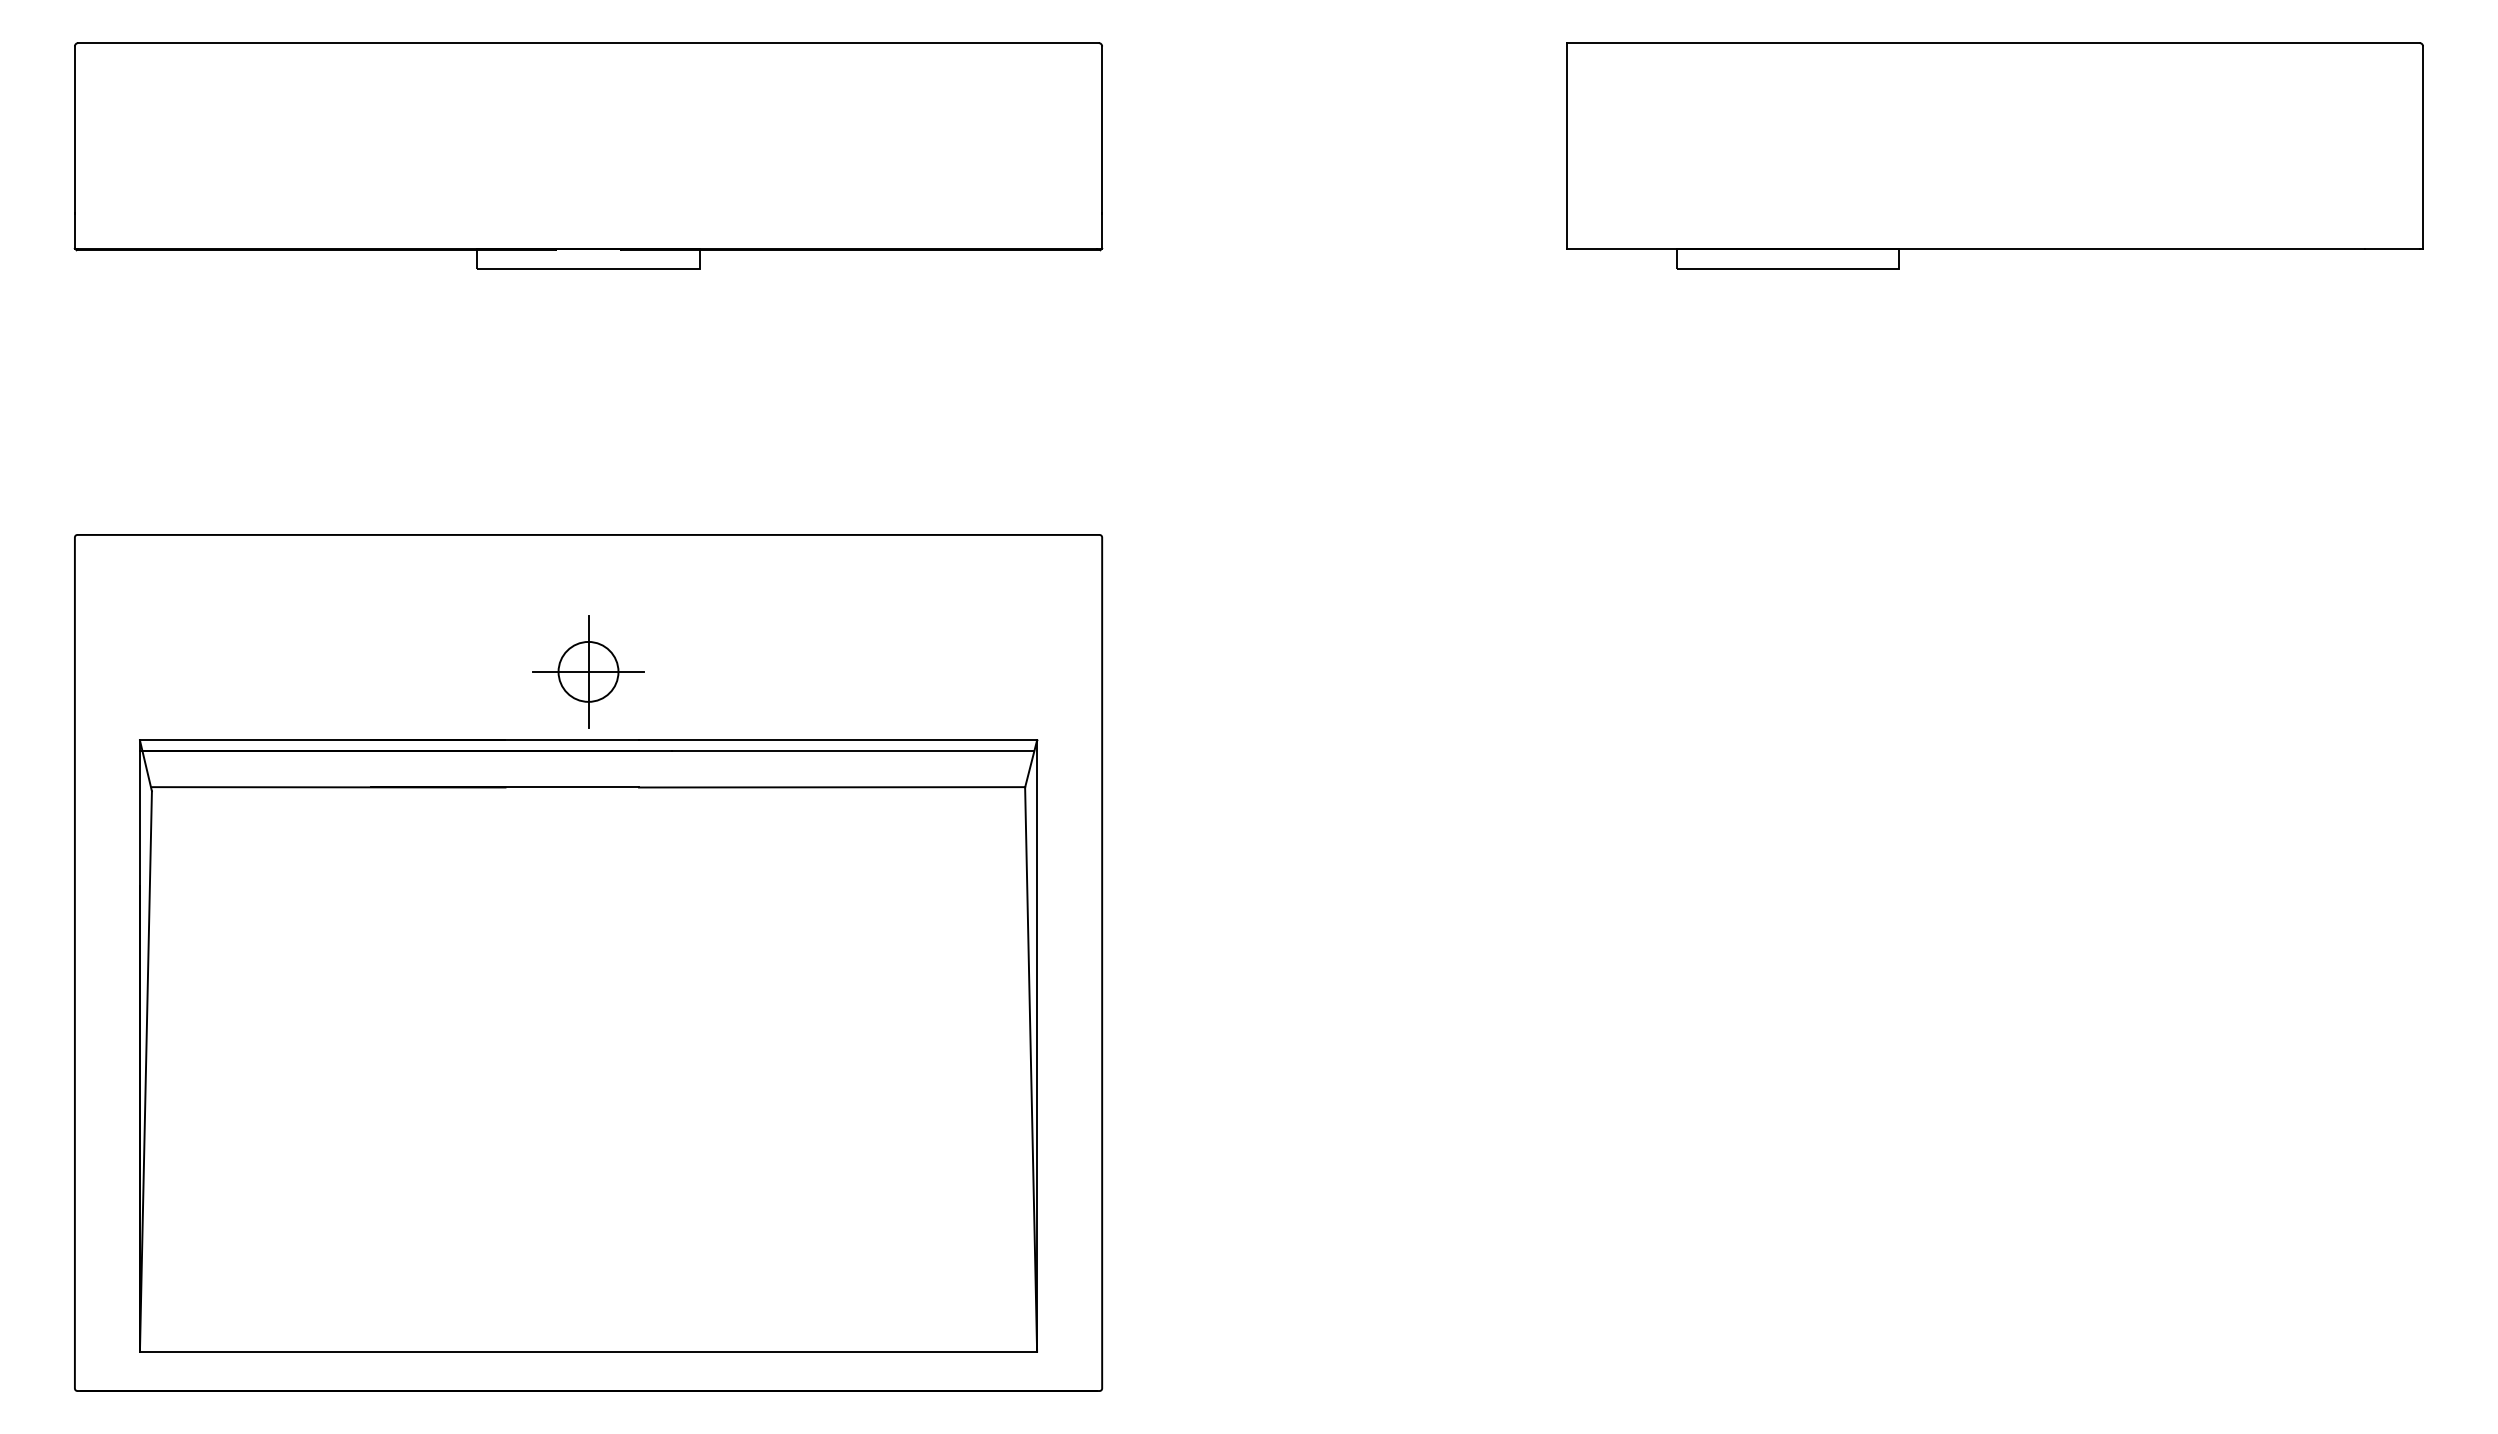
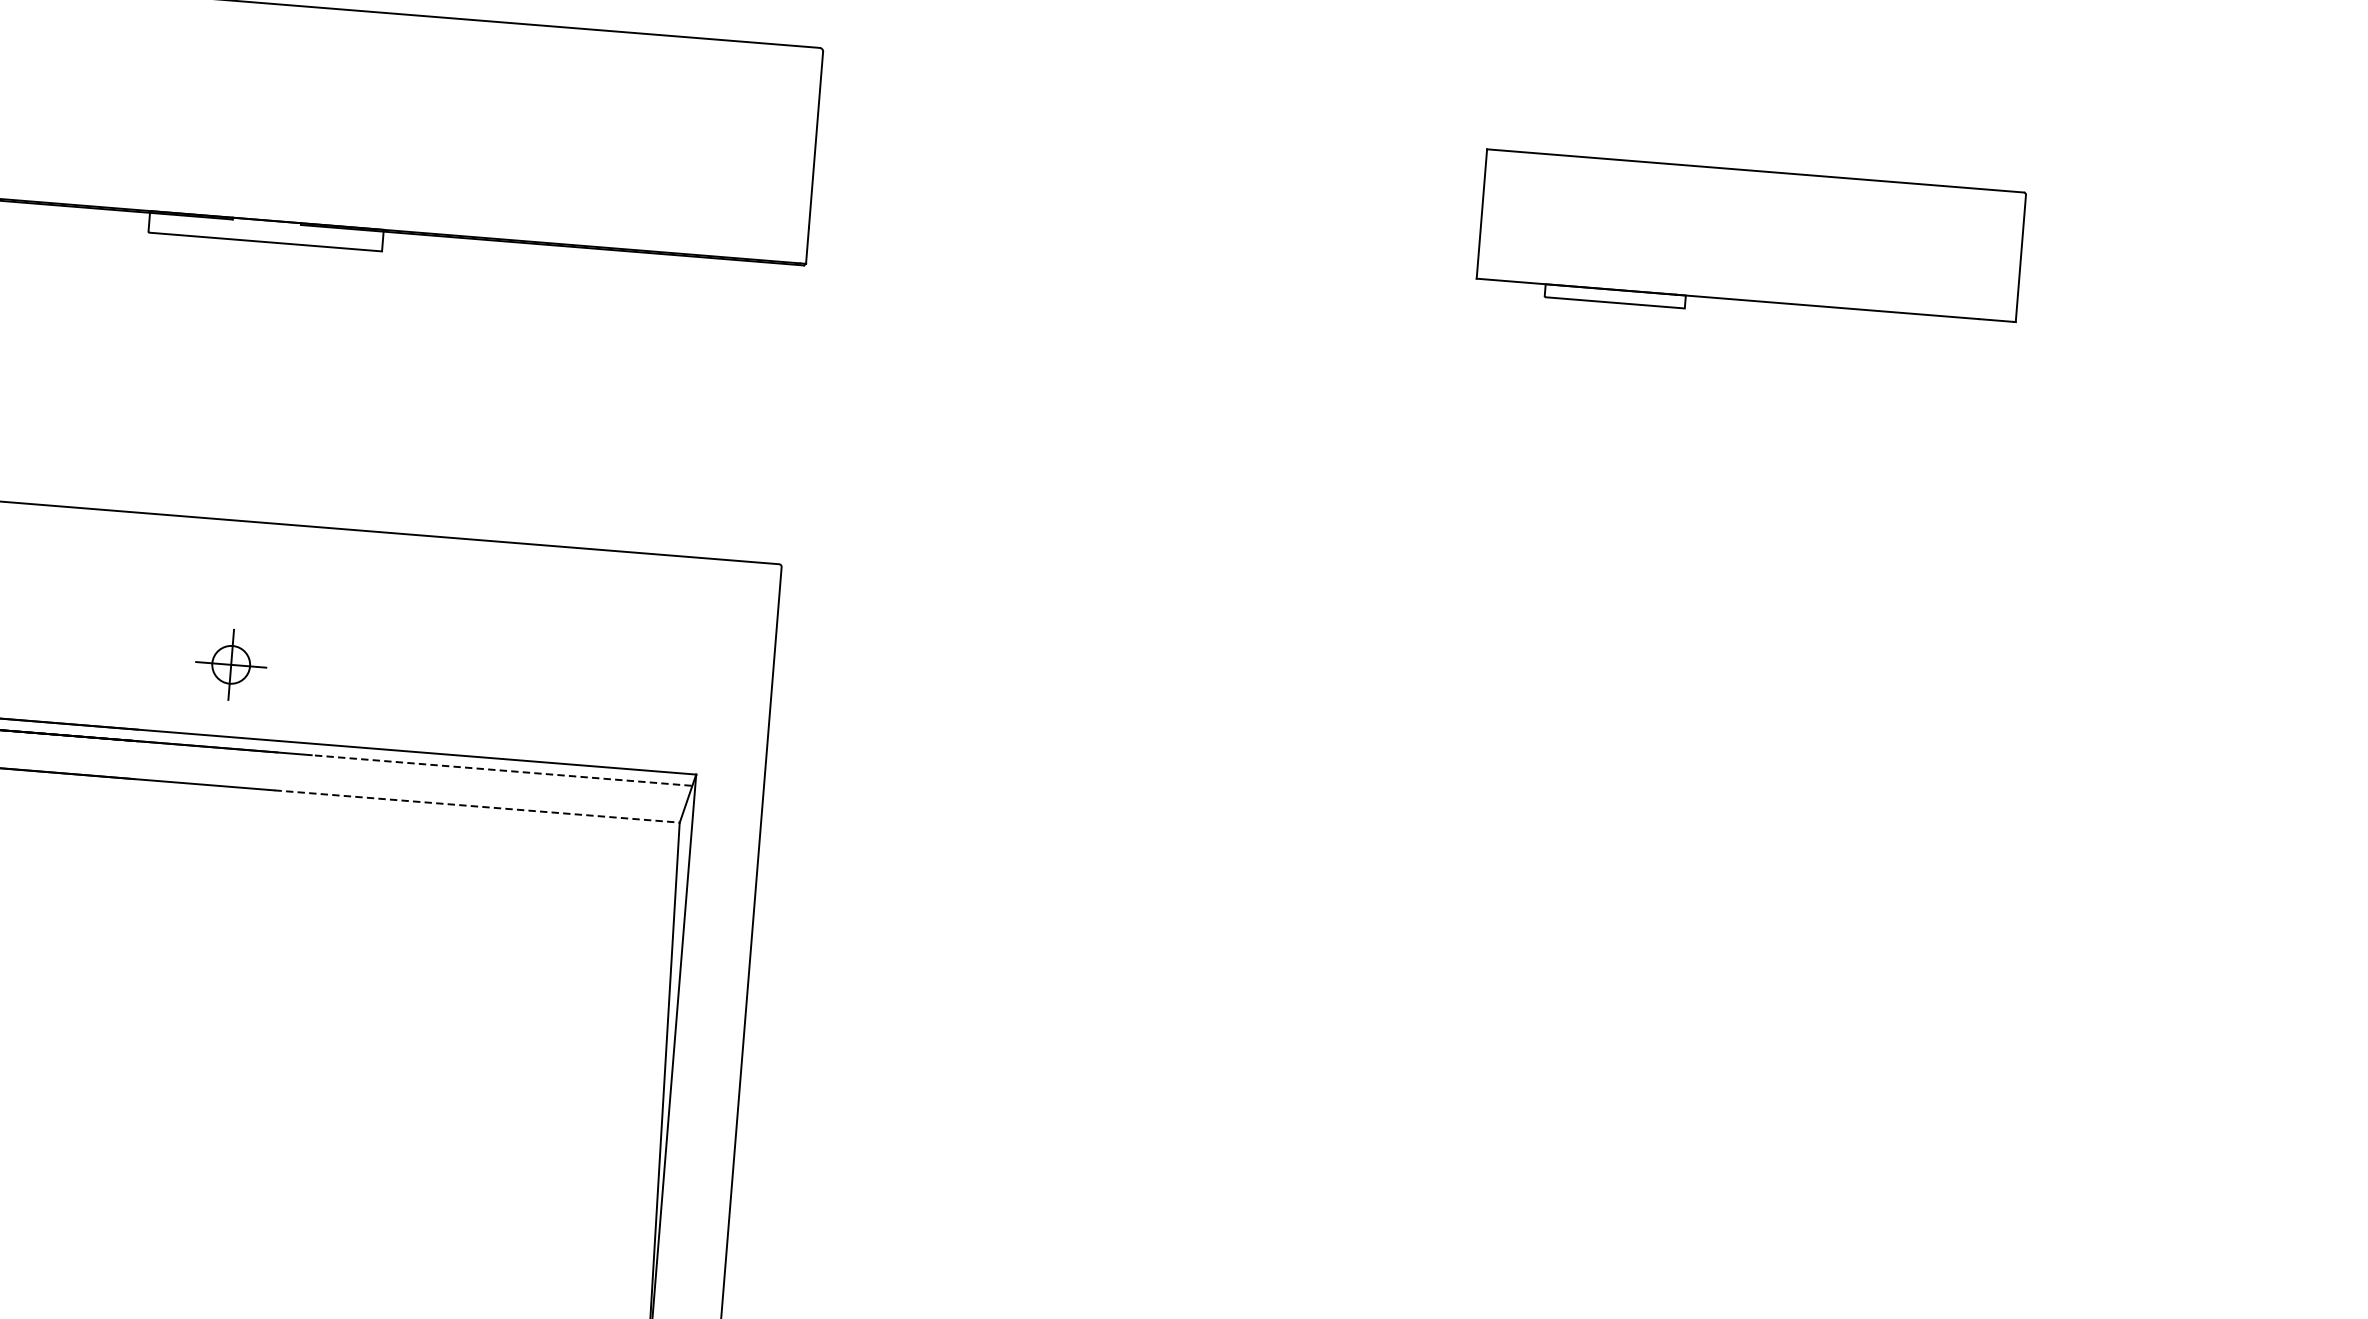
part: (1994, 155) -> (1750, 241), size x0.6
part: (588, 671) -> (231, 664), size x0.6
line: (852, 751) -> (501, 770), solid -> dashed
line: (832, 787) -> (477, 806), solid -> dashed

